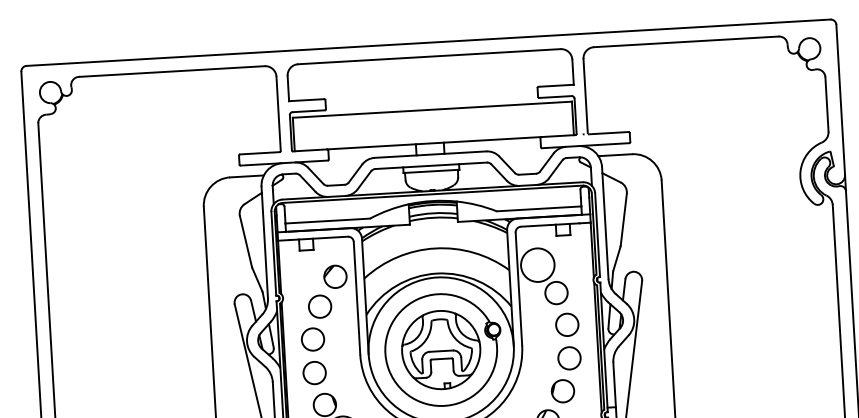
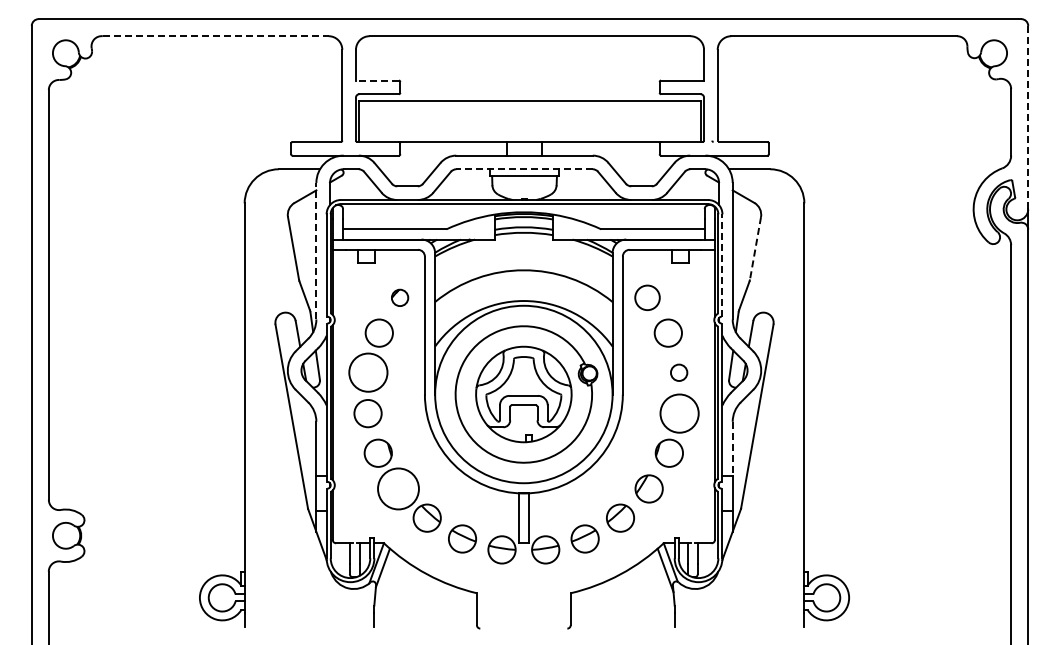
line: (172, 71) -> (215, 36), solid -> dashed
line: (840, 99) -> (1028, 117), solid -> dashed
line: (305, 100) -> (376, 80), solid -> dashed
line: (431, 165) -> (524, 169), solid -> dashed
line: (623, 219) -> (755, 248), solid -> dashed
line: (597, 235) -> (722, 265), solid -> dashed
line: (264, 242) -> (316, 250), solid -> dashed
circle: (537, 264) -> (647, 297), size x0.6
part: (334, 276) -> (399, 297), size x0.6
circle: (566, 324) -> (678, 372), size x0.6
circle: (313, 339) -> (368, 372), size x1.4
circle: (569, 358) -> (679, 413), size x1.4
line: (614, 385) -> (732, 449), solid -> dashed

